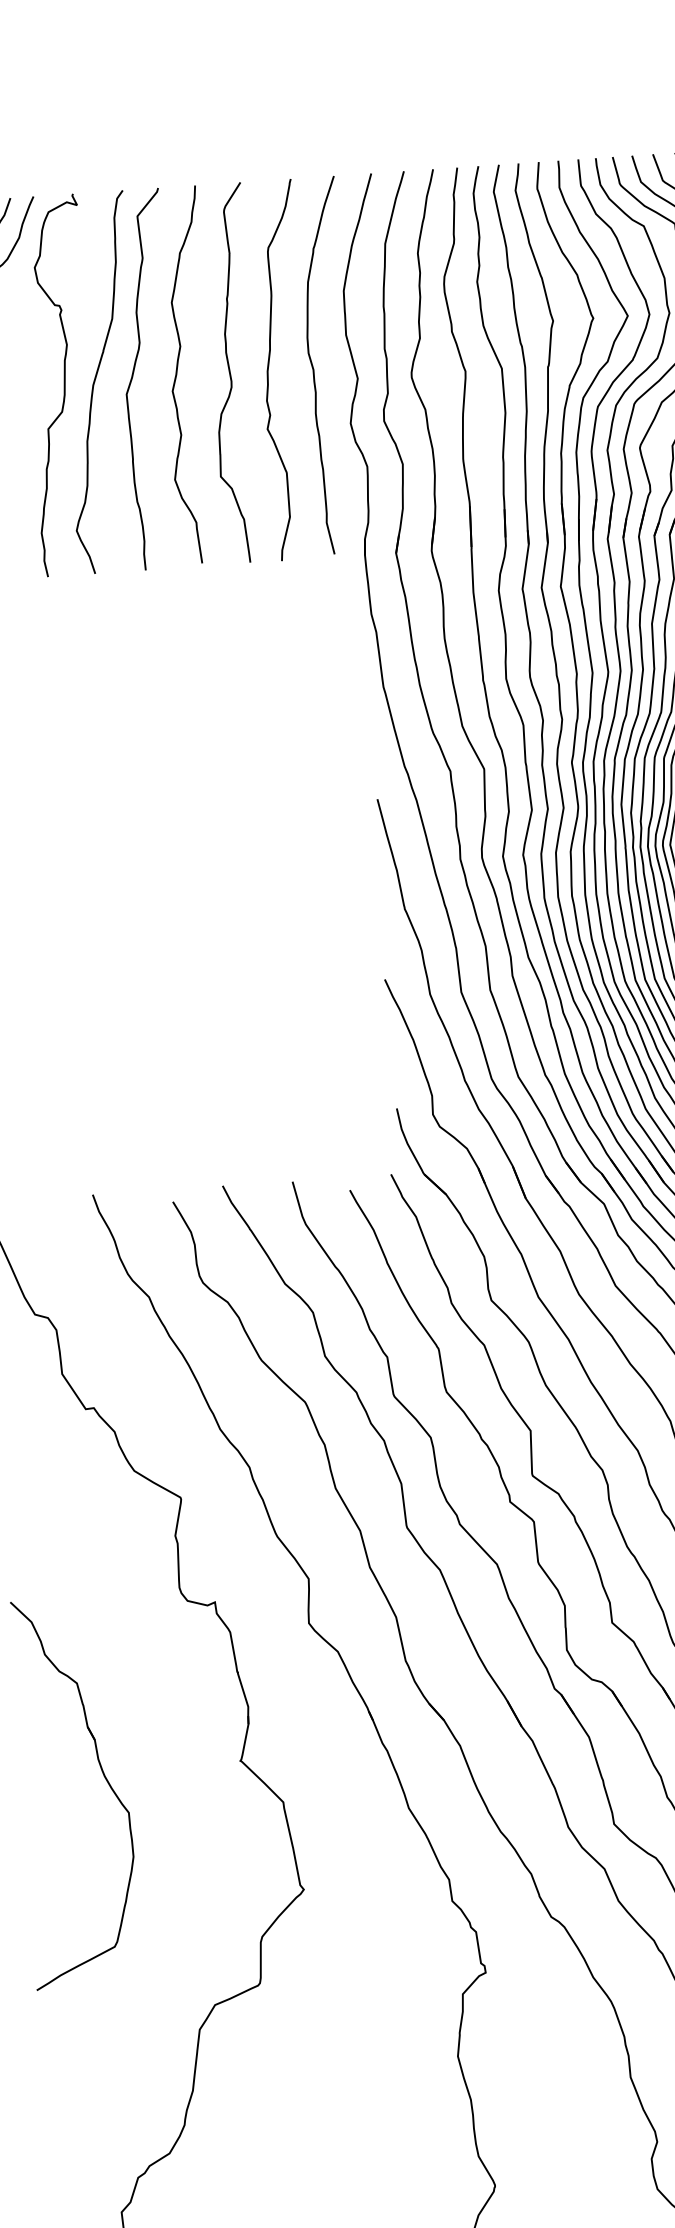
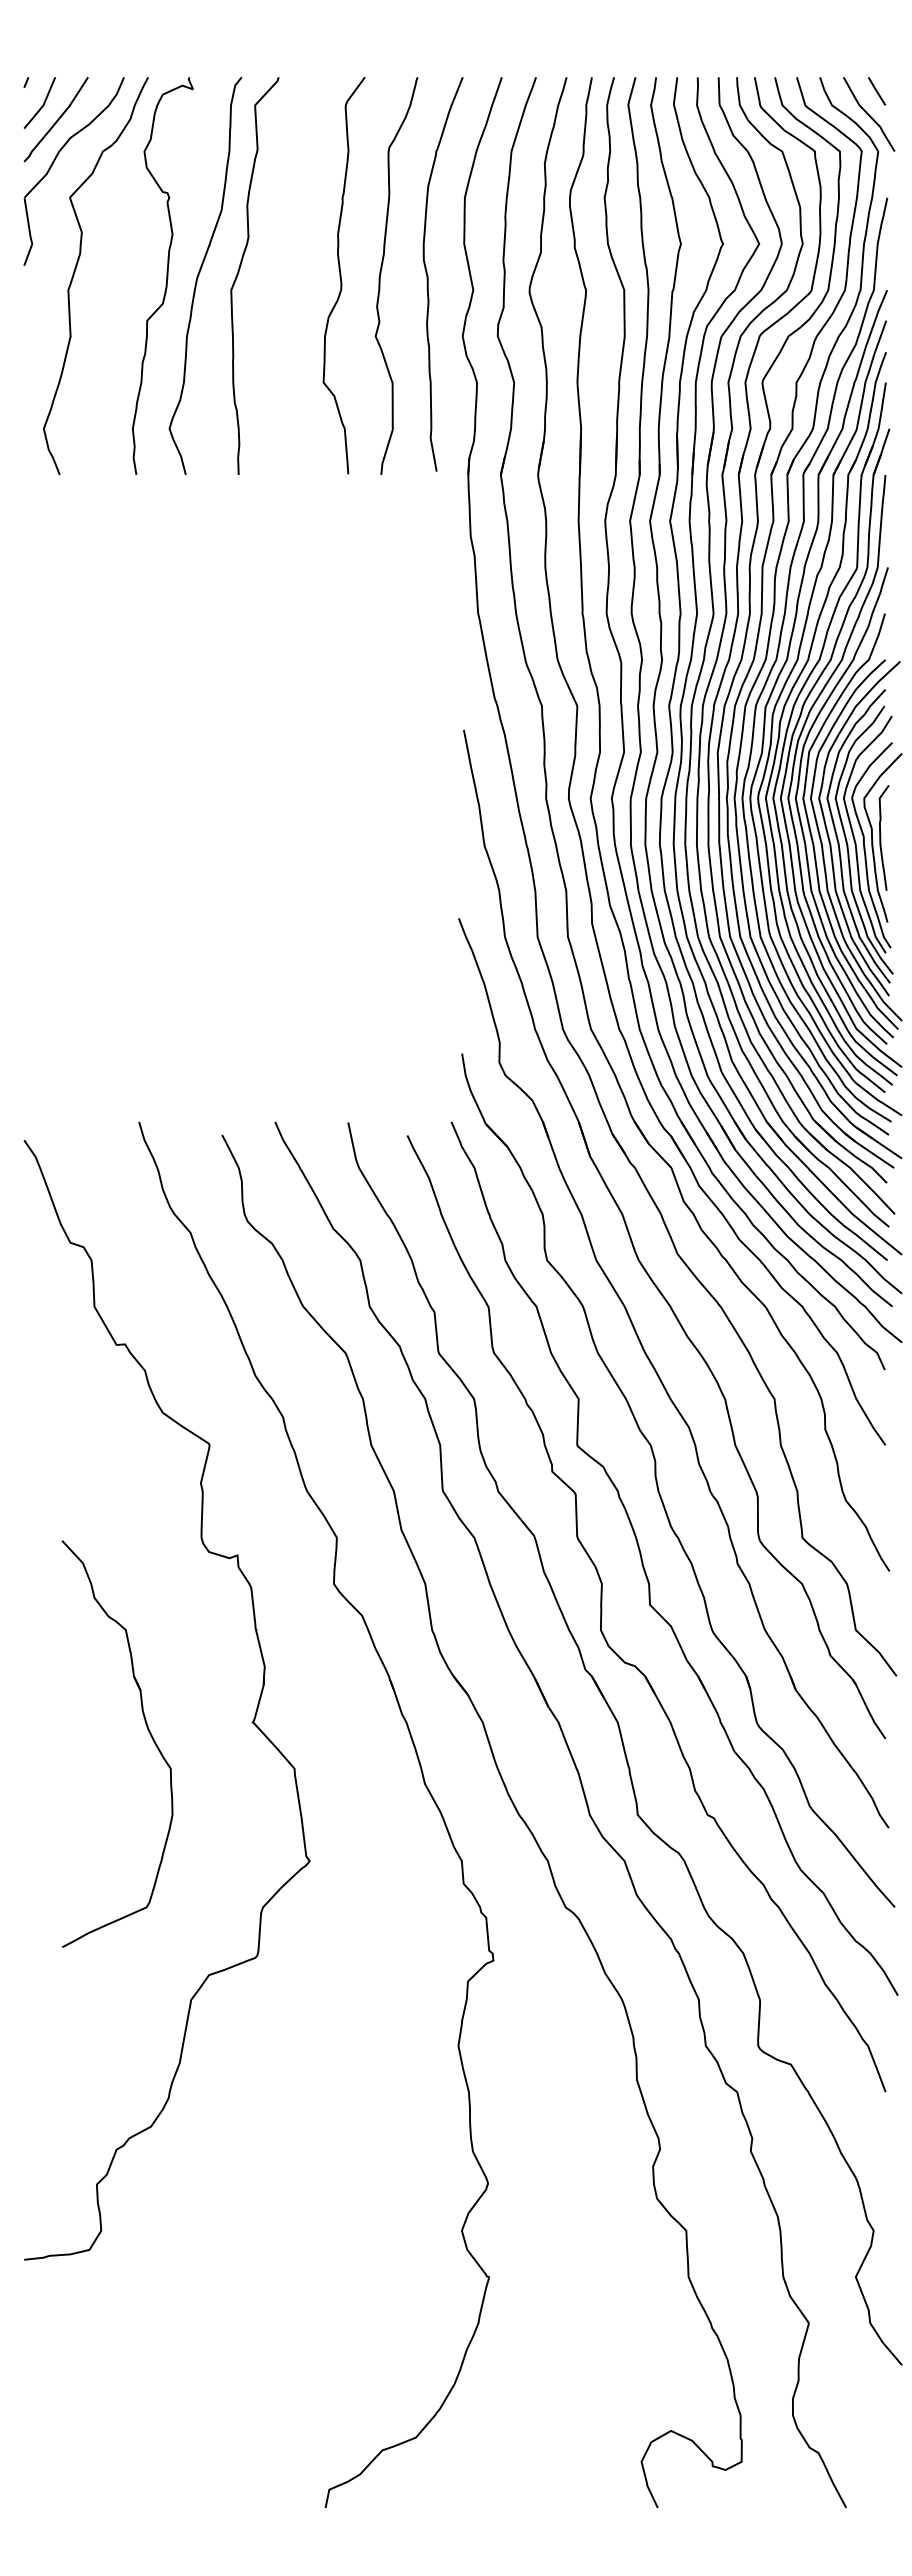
curve: (177, 374) -> (285, 273), removed
part: (104, 1776) -> (147, 1729), moved

